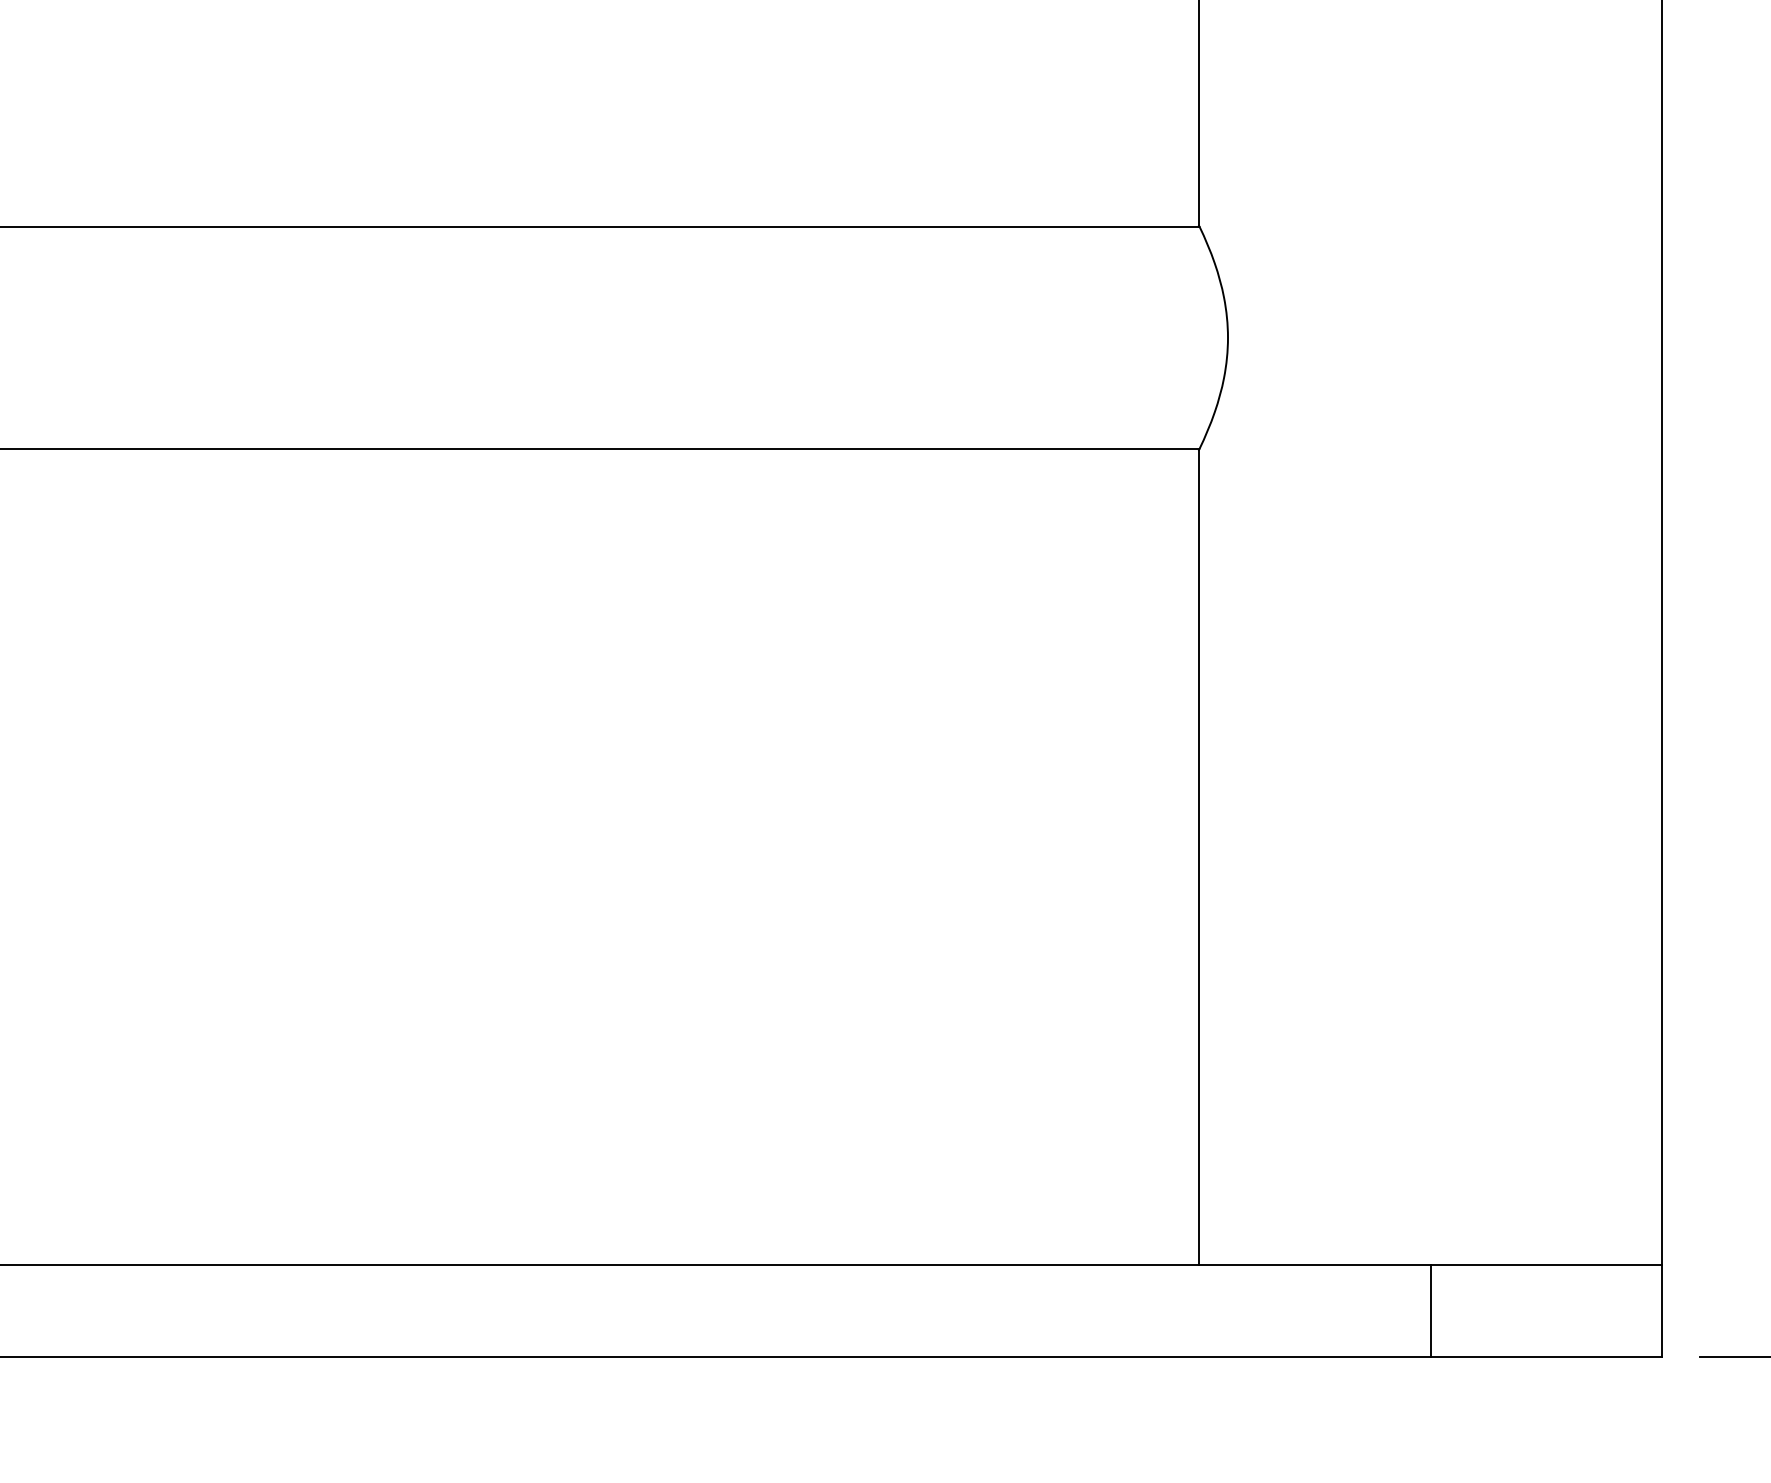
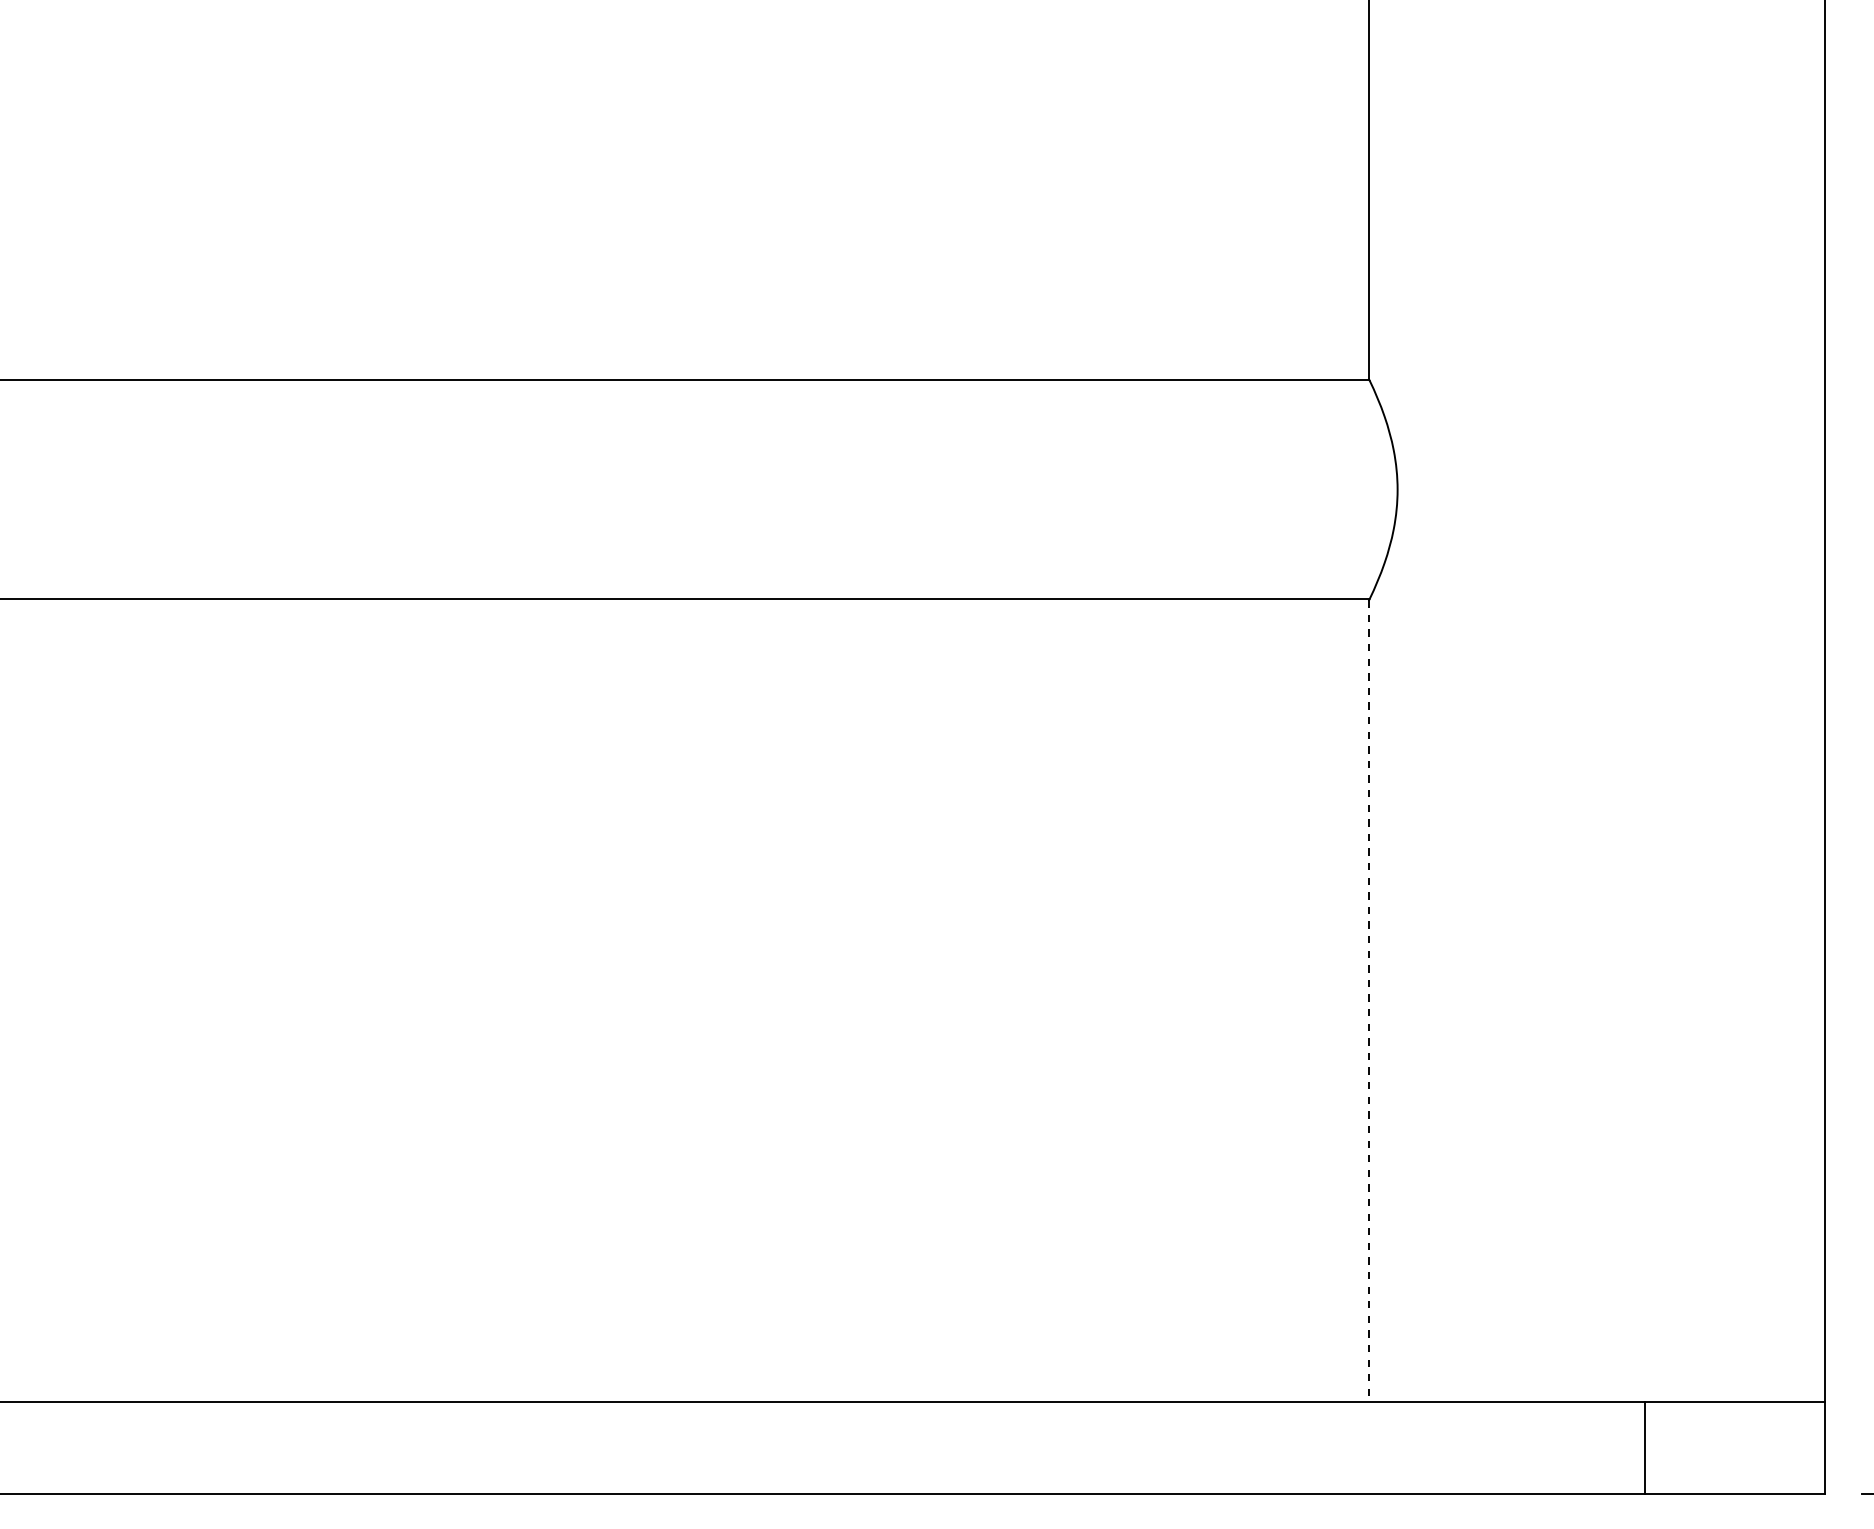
line: (1199, 857) -> (1369, 1001), solid -> dashed
line: (1430, 1310) -> (1645, 1447), moved

